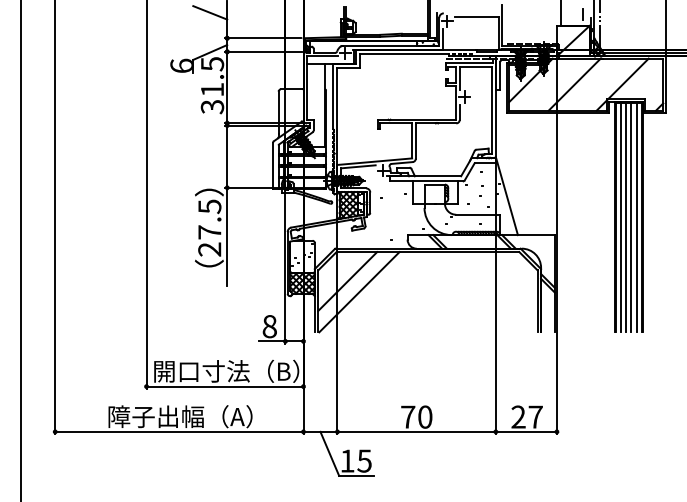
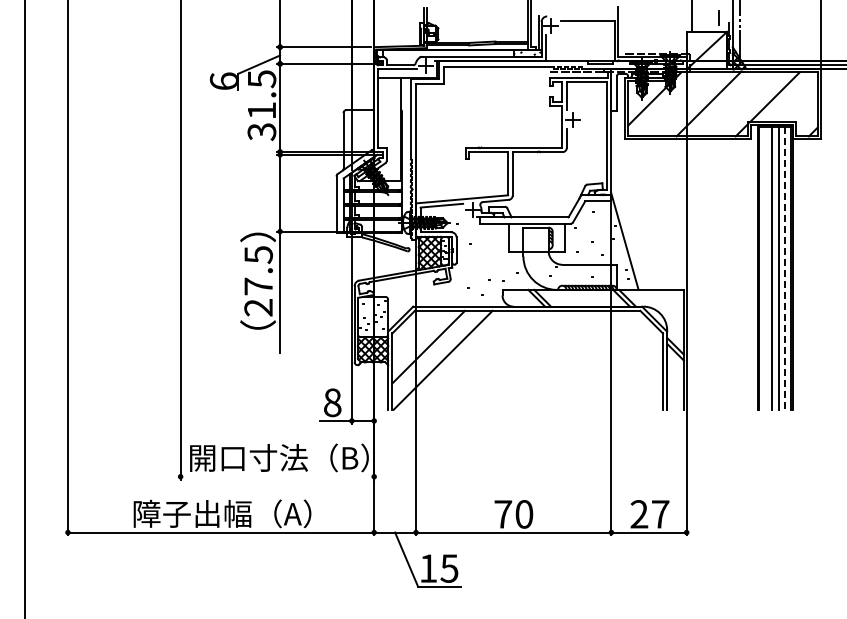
line: (210, 12) -> (259, 15), removed
line: (620, 216) -> (765, 267), removed
line: (636, 217) -> (784, 268), solid -> dashed
line: (225, 386) -> (277, 476), removed

